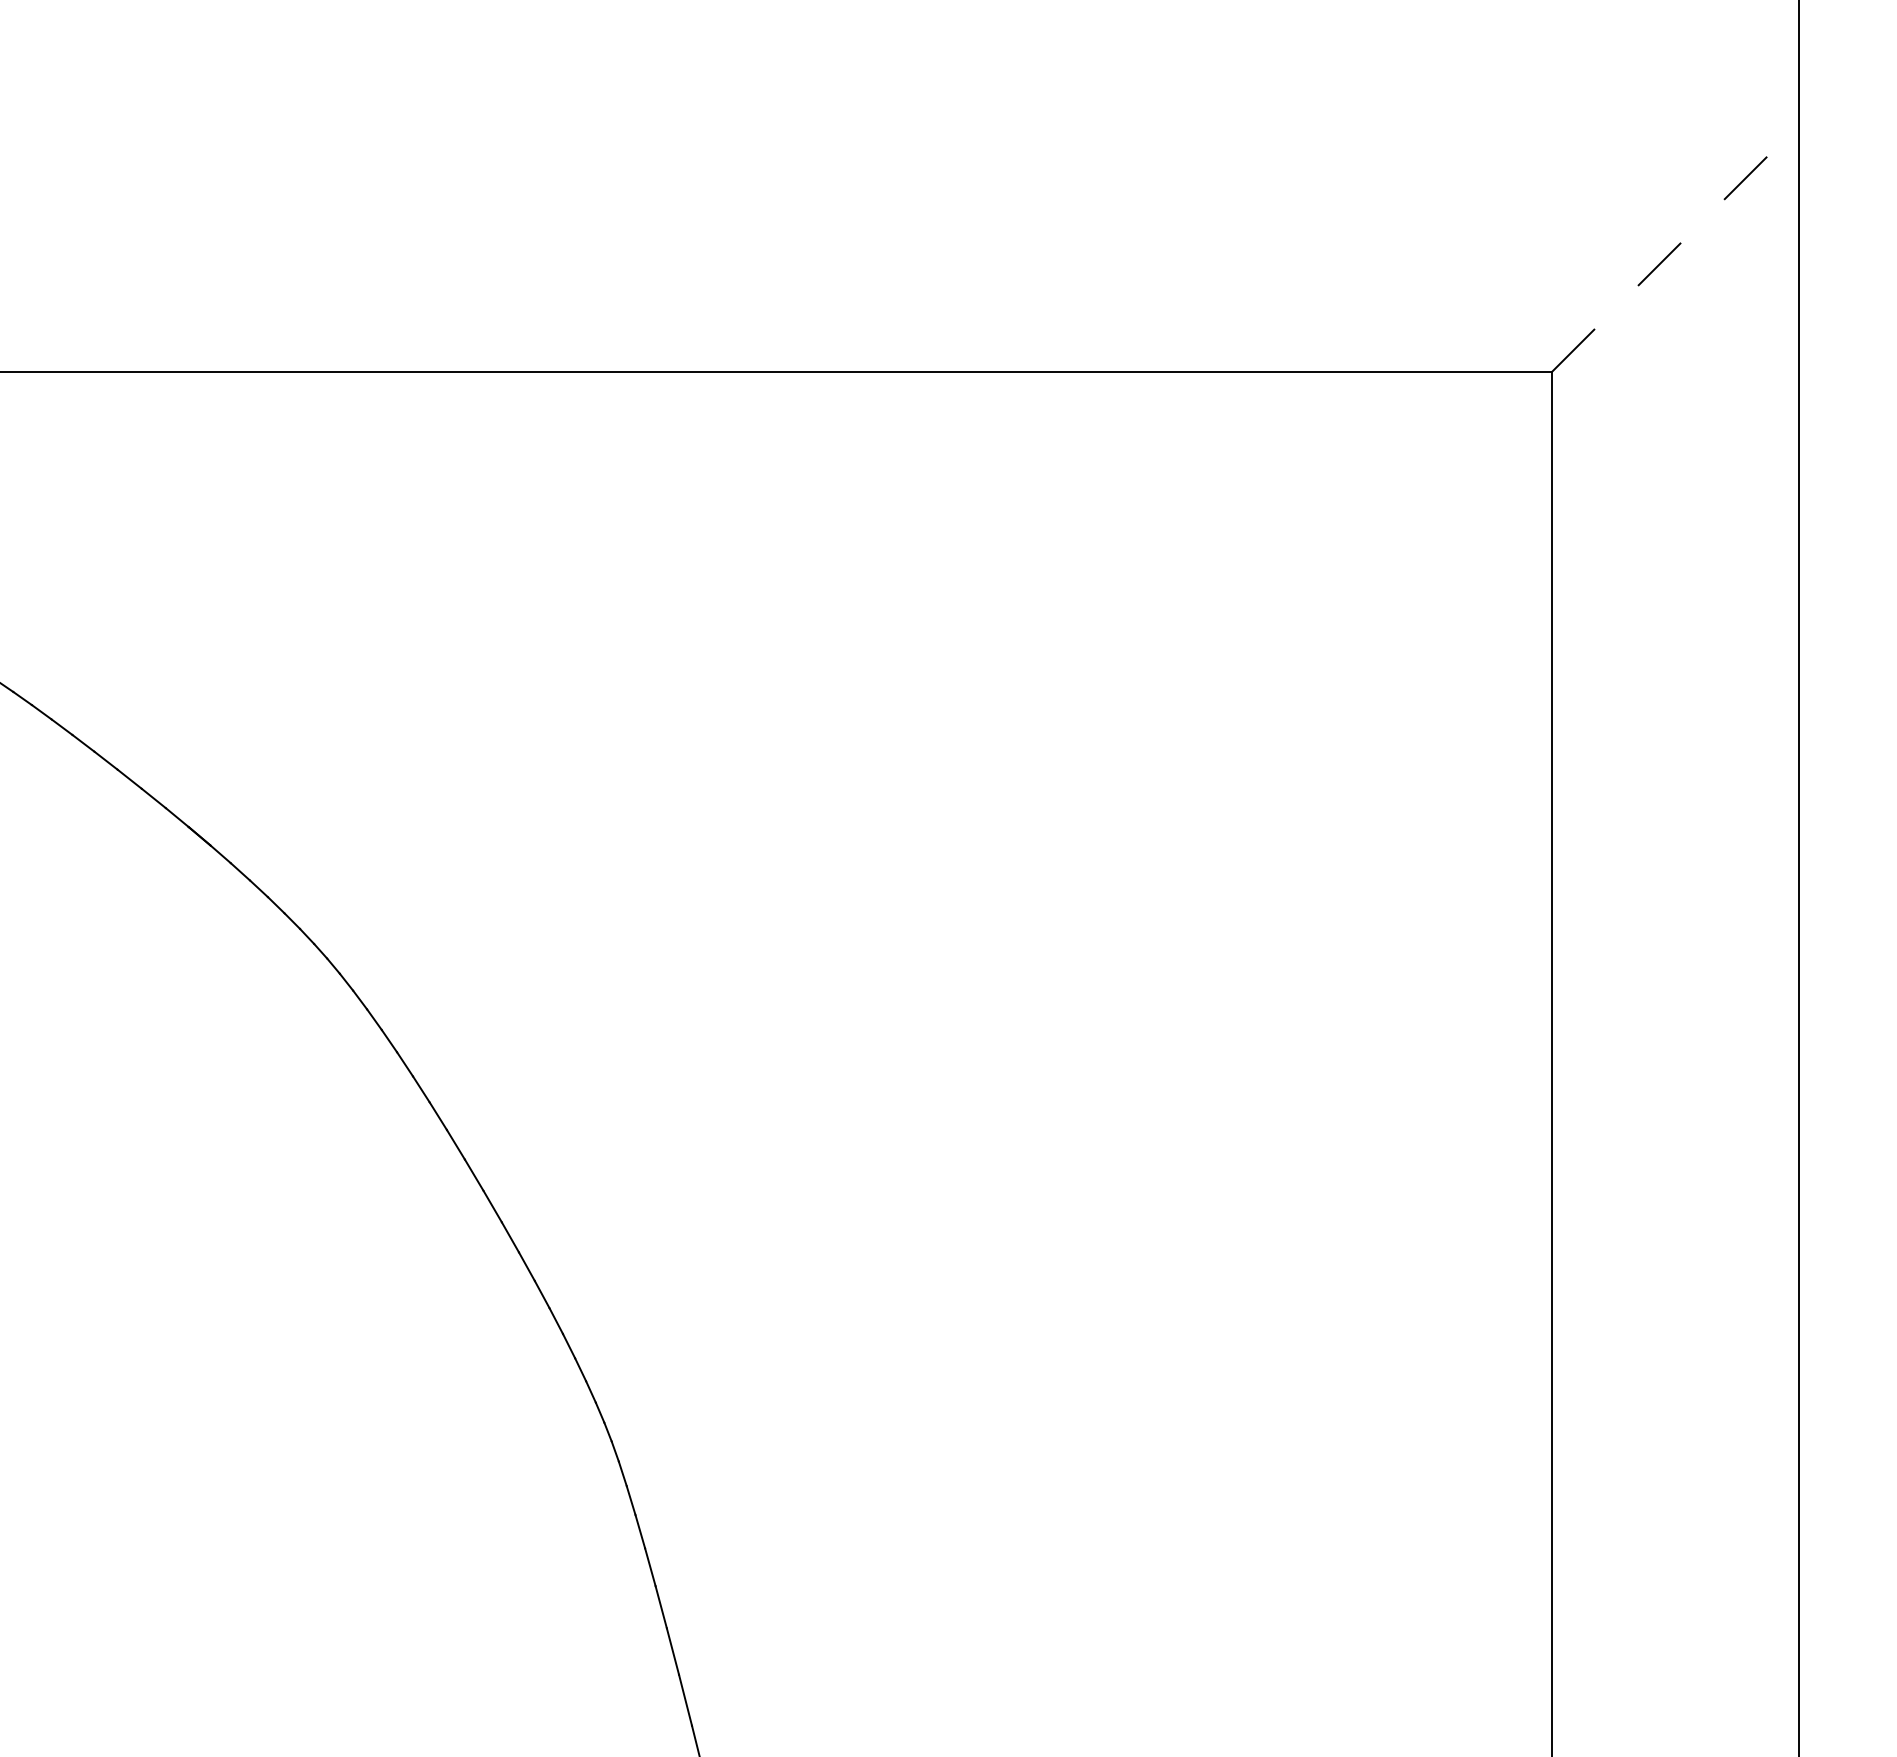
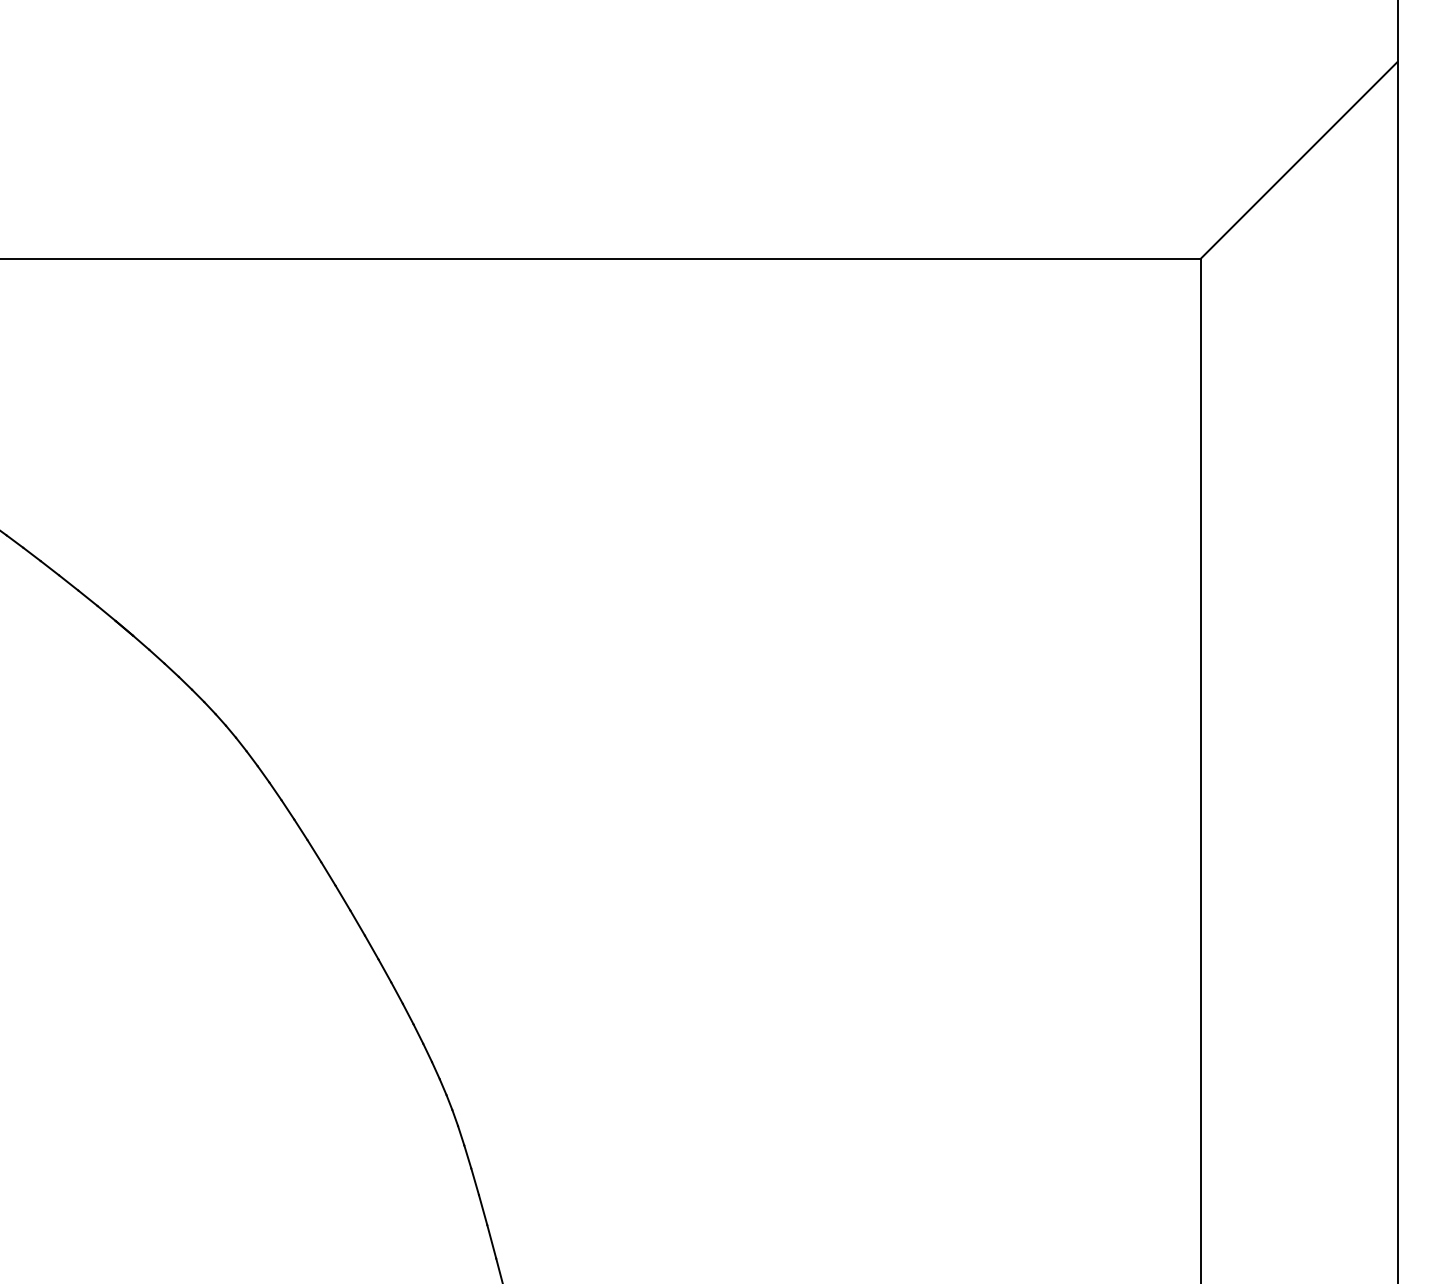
line: (1675, 248) -> (1298, 160), dashed -> solid

